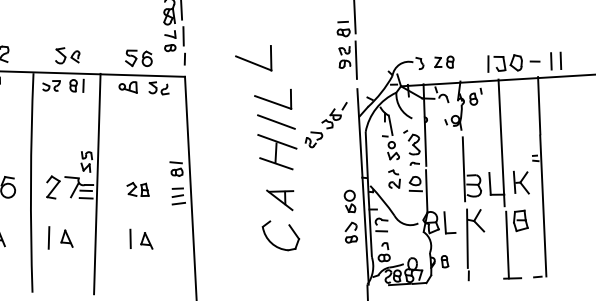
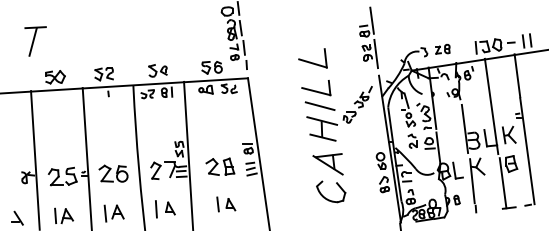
part: (253, 56) -> (312, 58), moved
part: (138, 189) -> (220, 166), size x1.67
part: (279, 199) -> (327, 164), size x1.43

